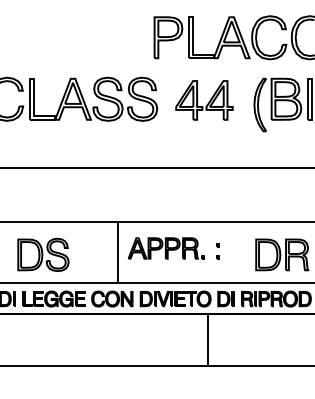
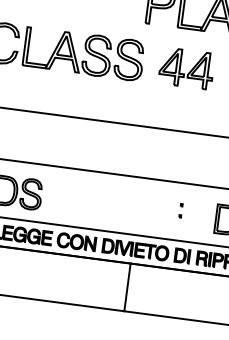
part: (166, 248) -> (133, 201), removed
line: (118, 252) -> (88, 199), removed
line: (208, 339) -> (127, 287), moved

